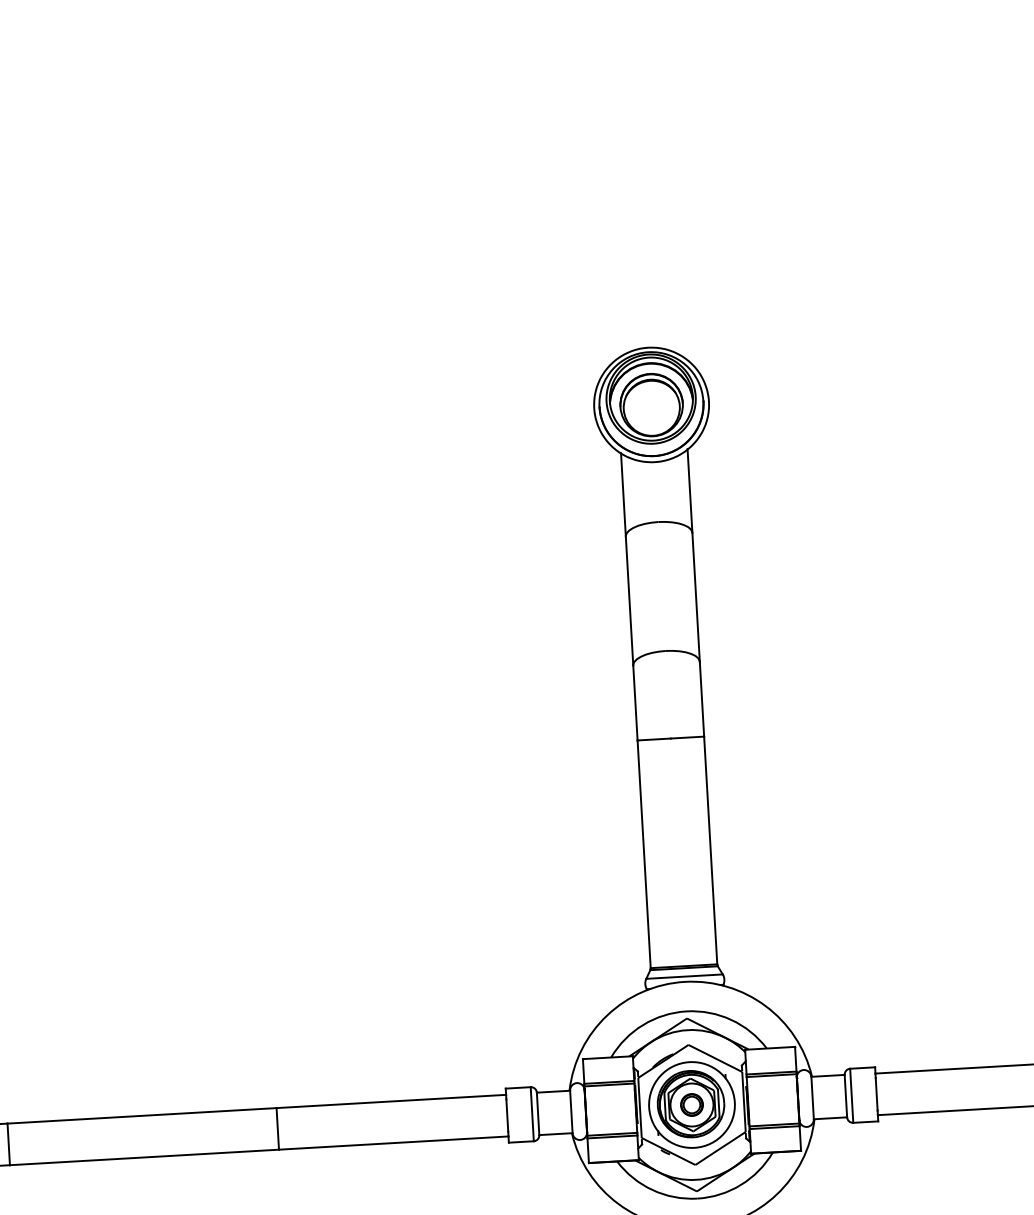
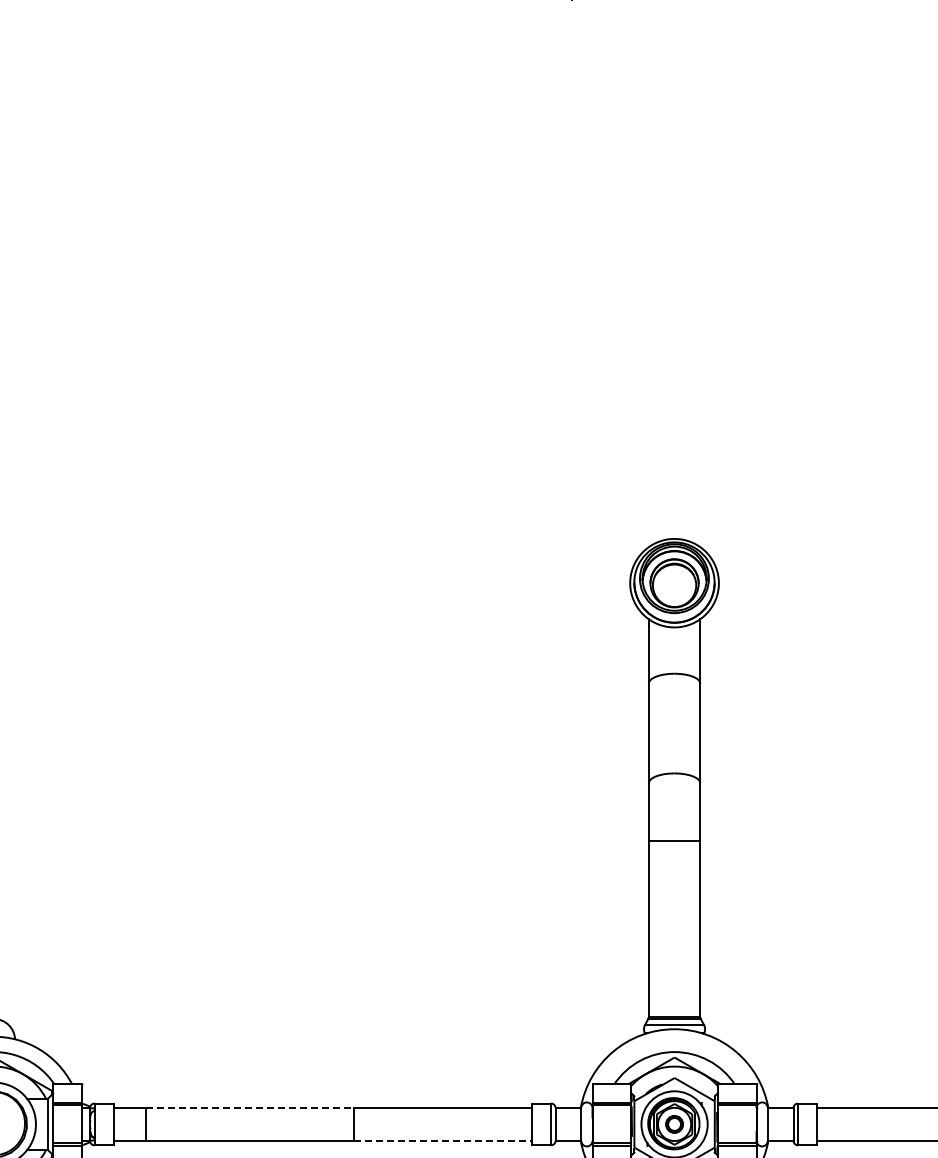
line: (142, 1116) -> (250, 1108), solid -> dashed
line: (394, 1143) -> (443, 1140), solid -> dashed

